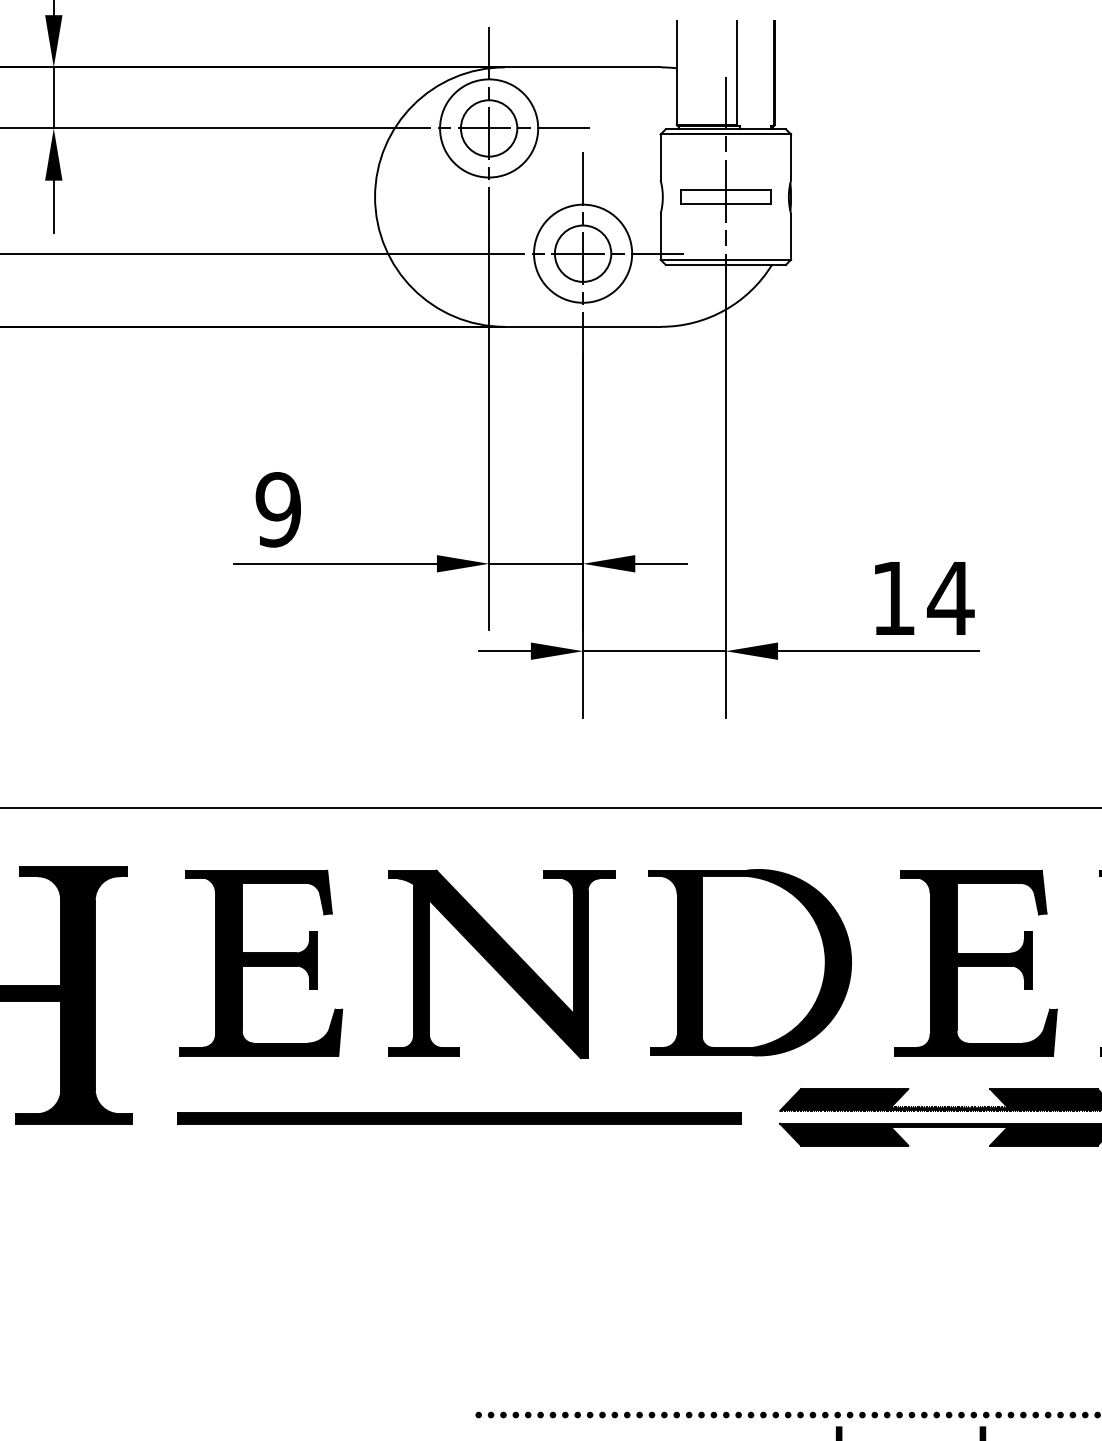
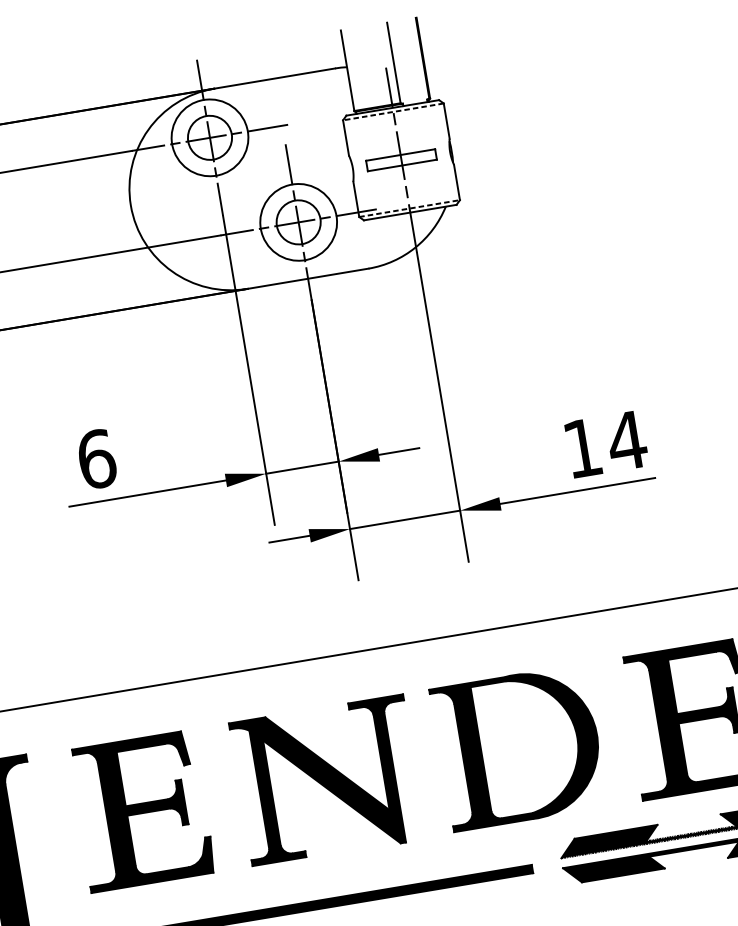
line: (725, 134) -> (393, 111), solid -> dashed
line: (726, 259) -> (410, 208), solid -> dashed
text: (278, 509) -> (96, 459), 9 -> 6

